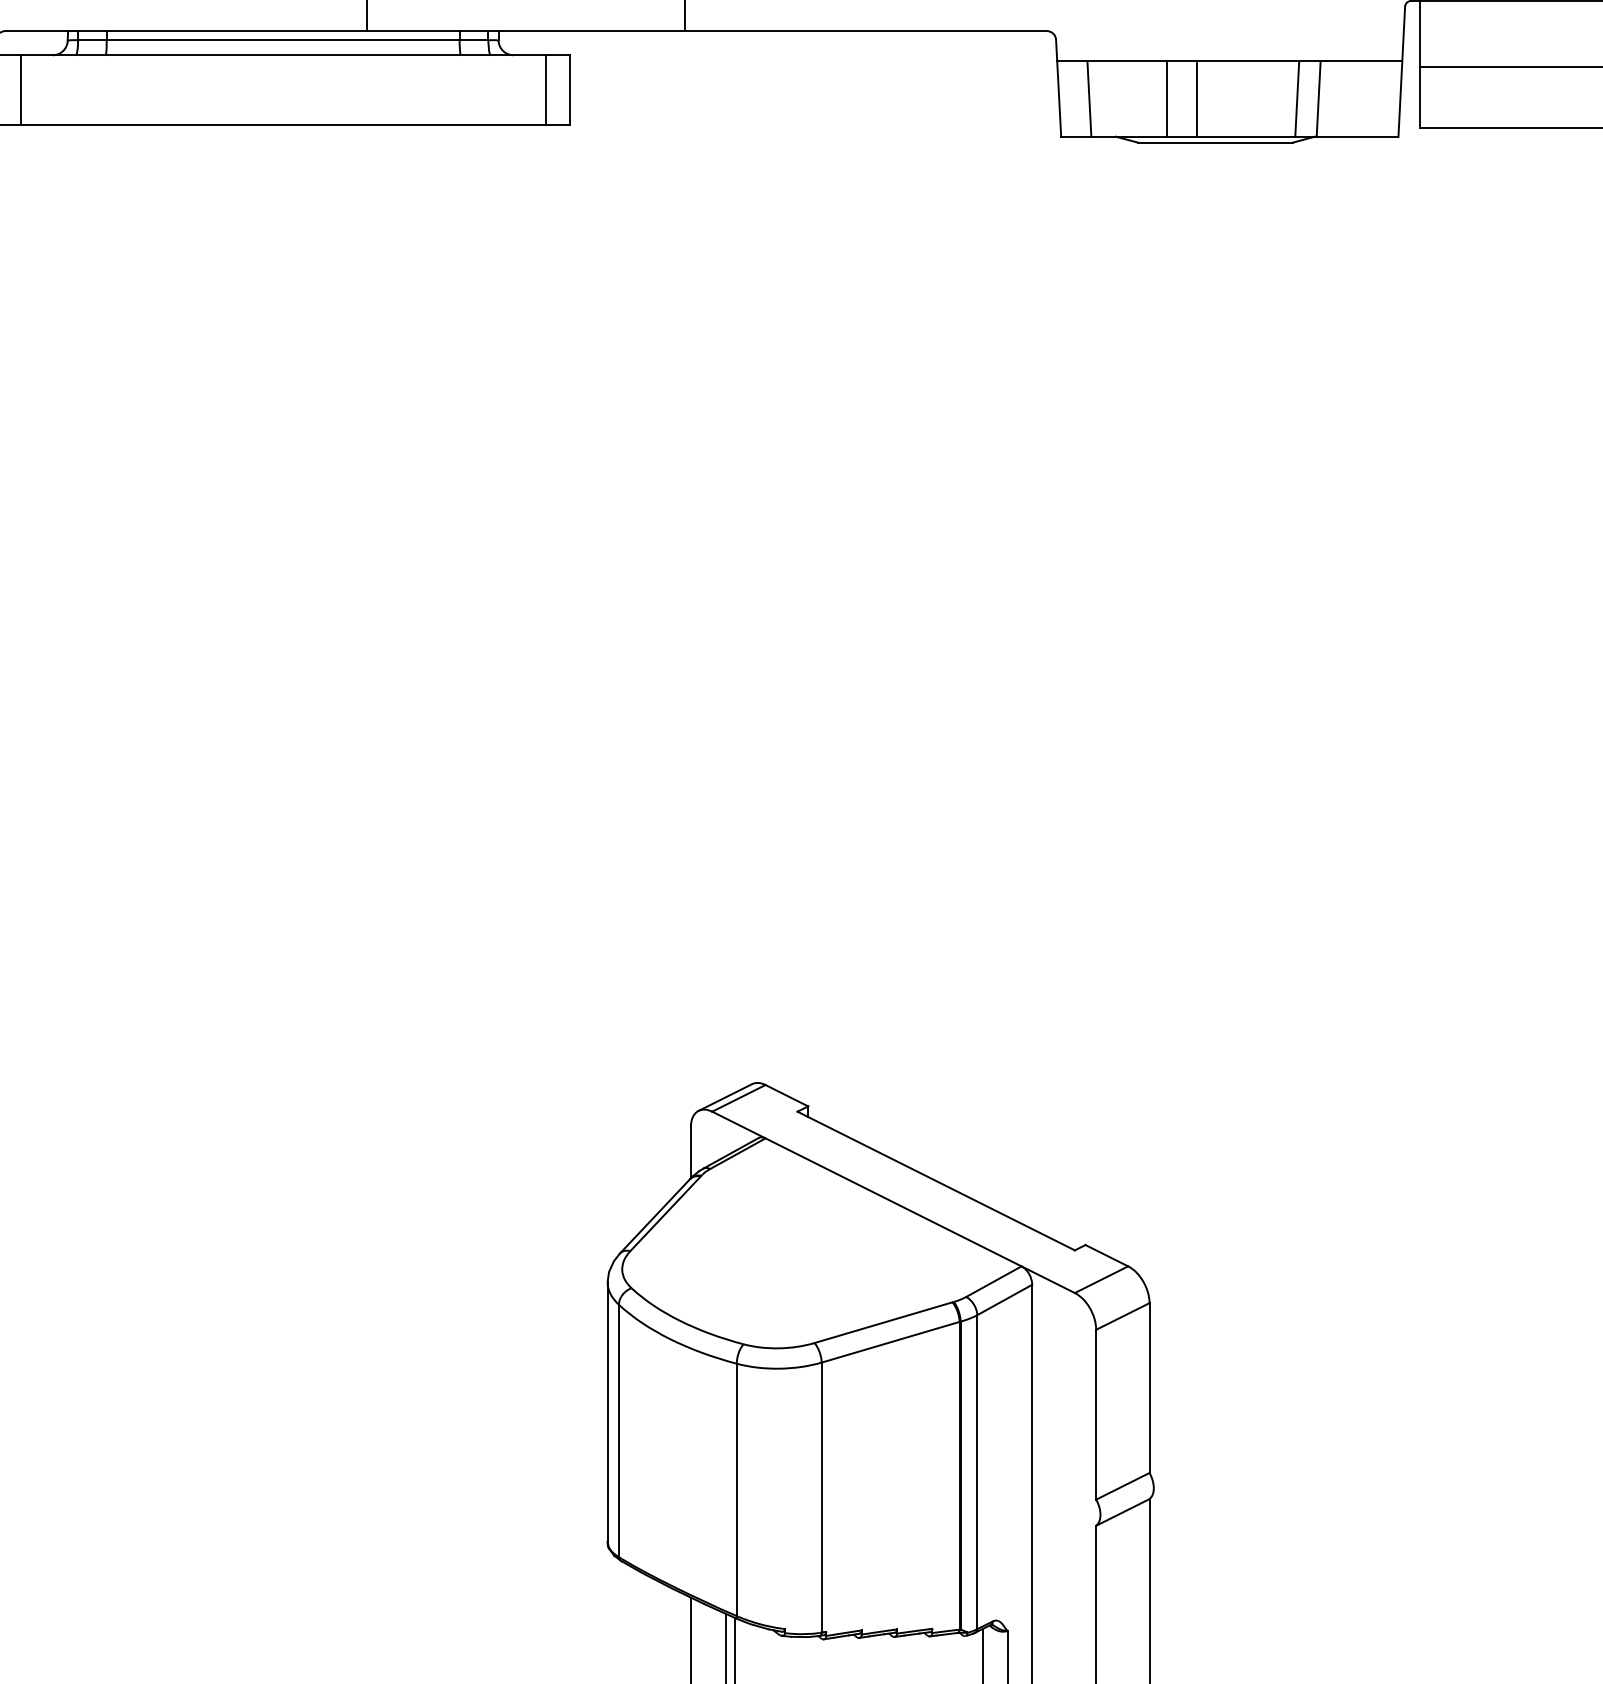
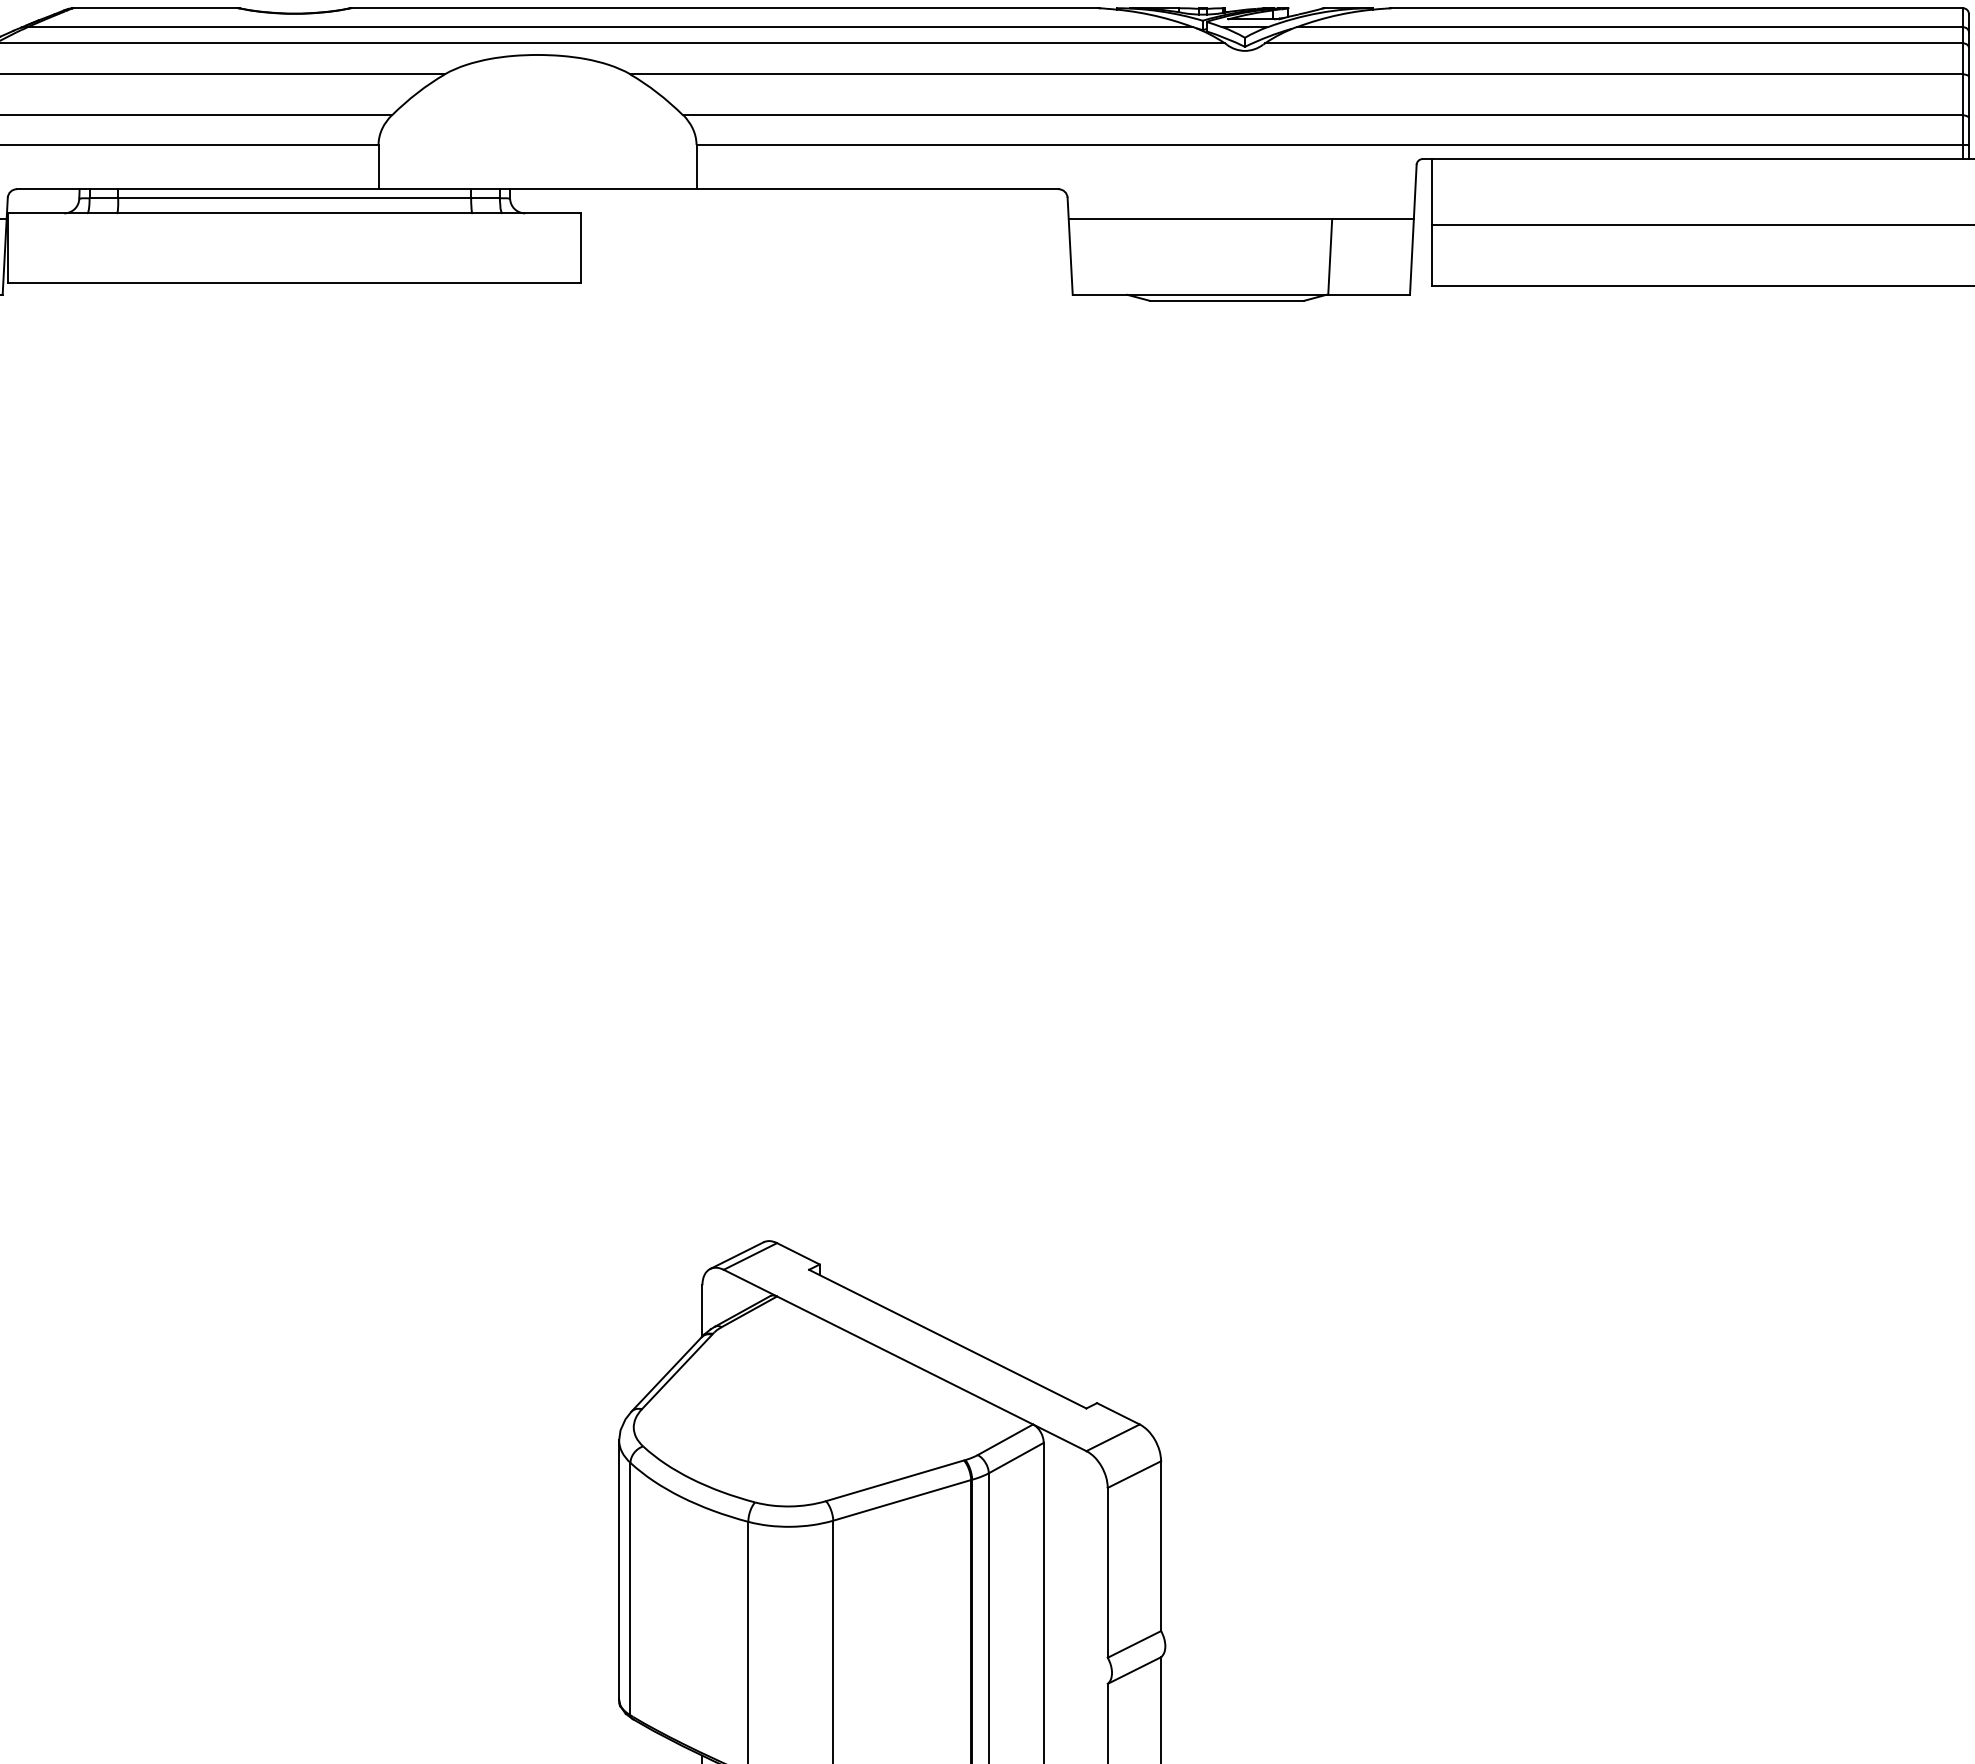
line: (20, 89) -> (32, 247), removed
line: (545, 89) -> (557, 247), removed
line: (1088, 98) -> (1100, 256), removed
line: (1166, 98) -> (1178, 256), removed
line: (1196, 98) -> (1208, 256), removed
line: (1296, 98) -> (1308, 256), removed

